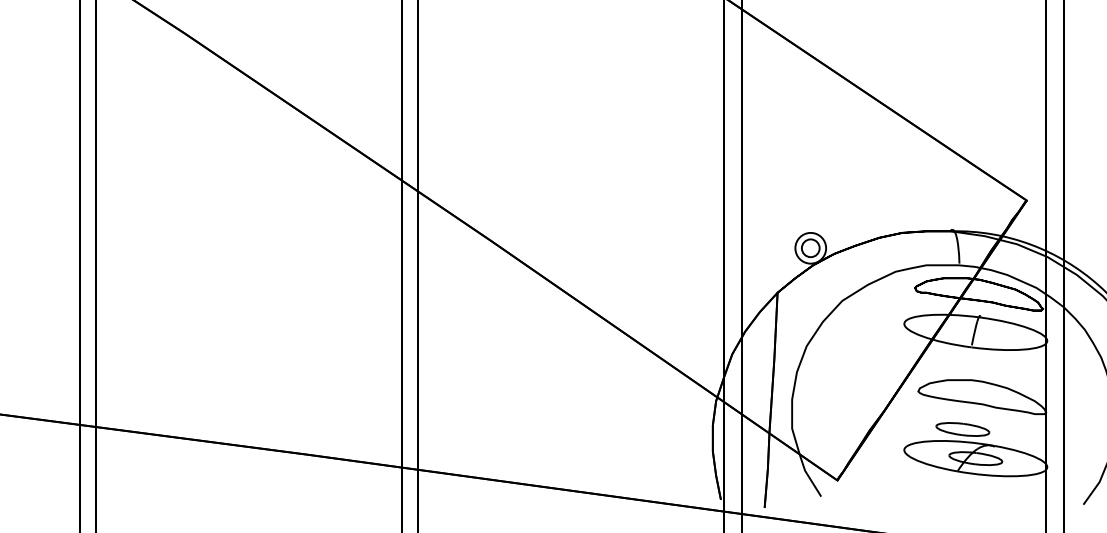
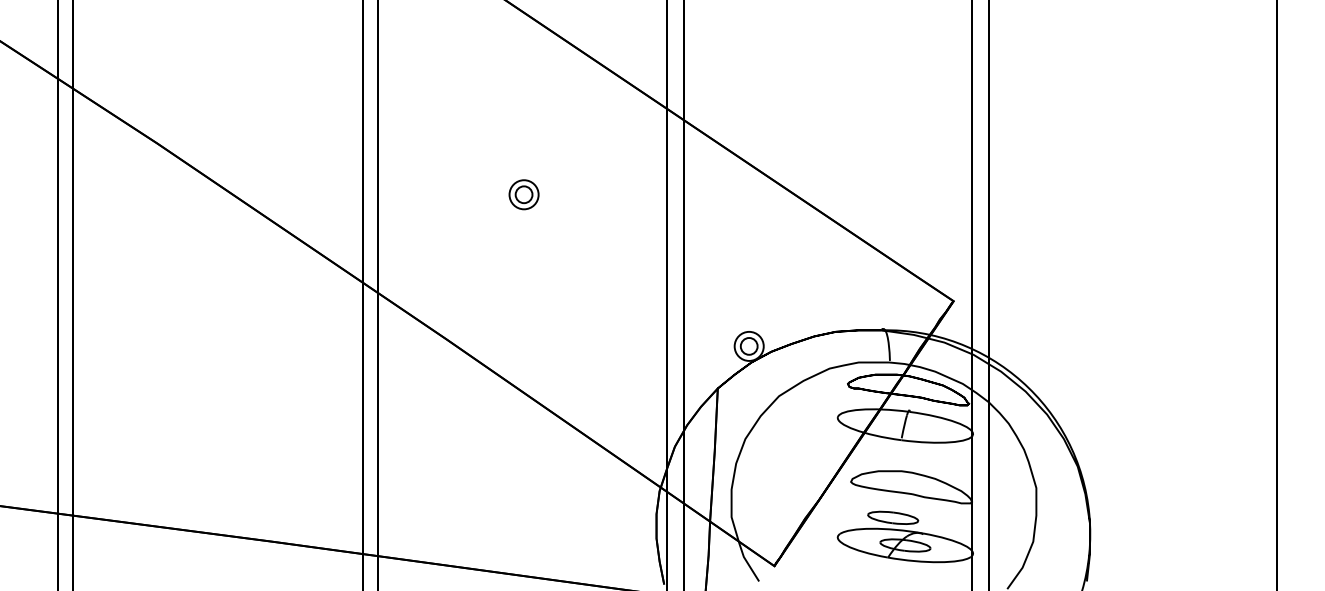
part: (572, 87) -> (523, 194), added

